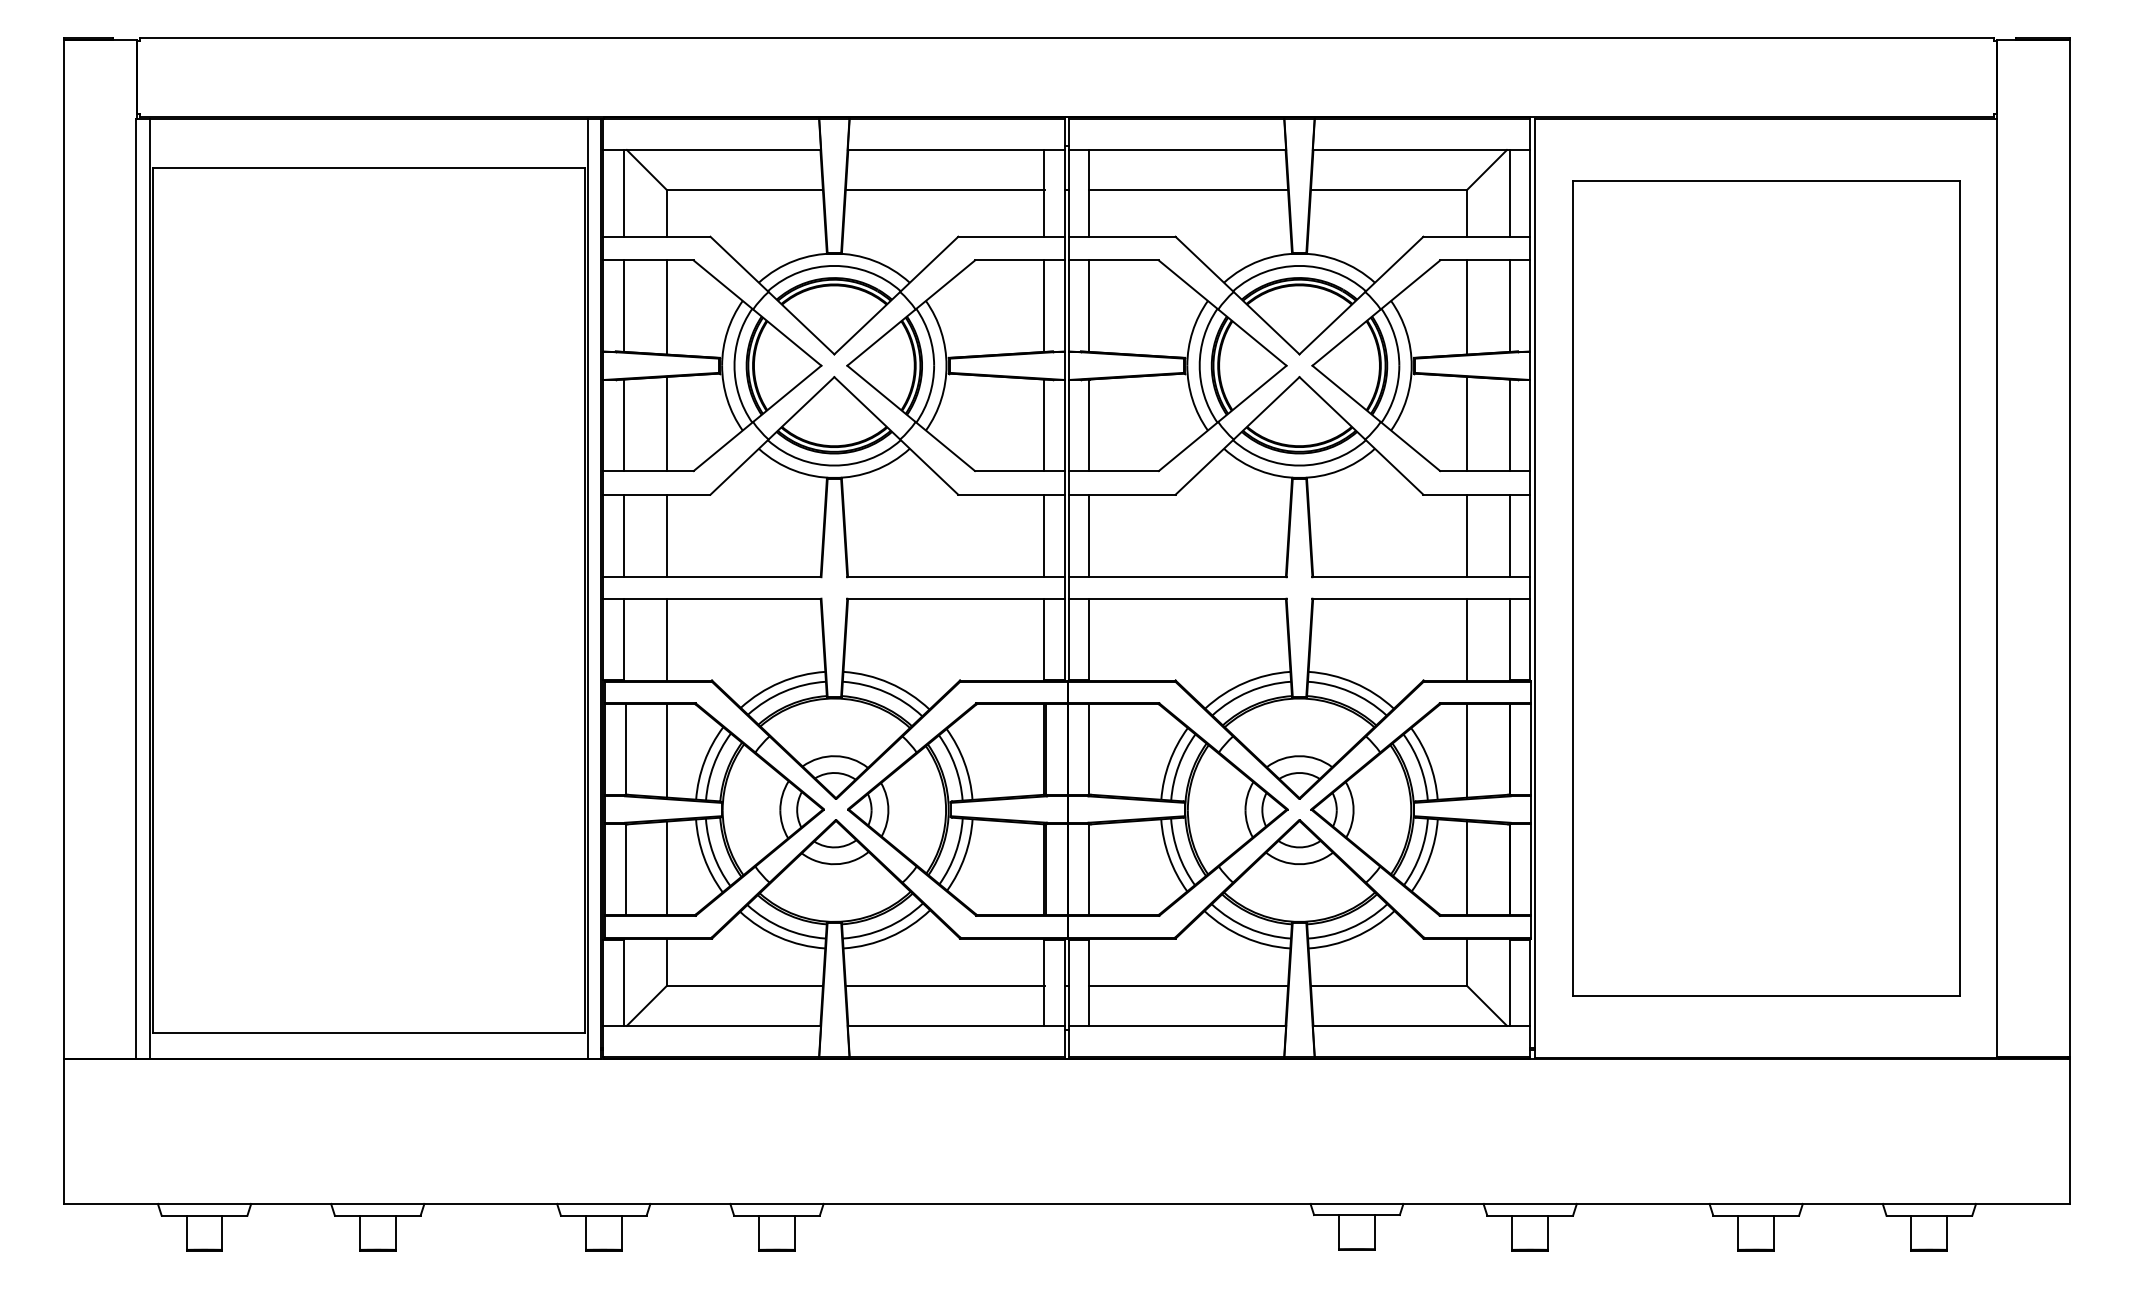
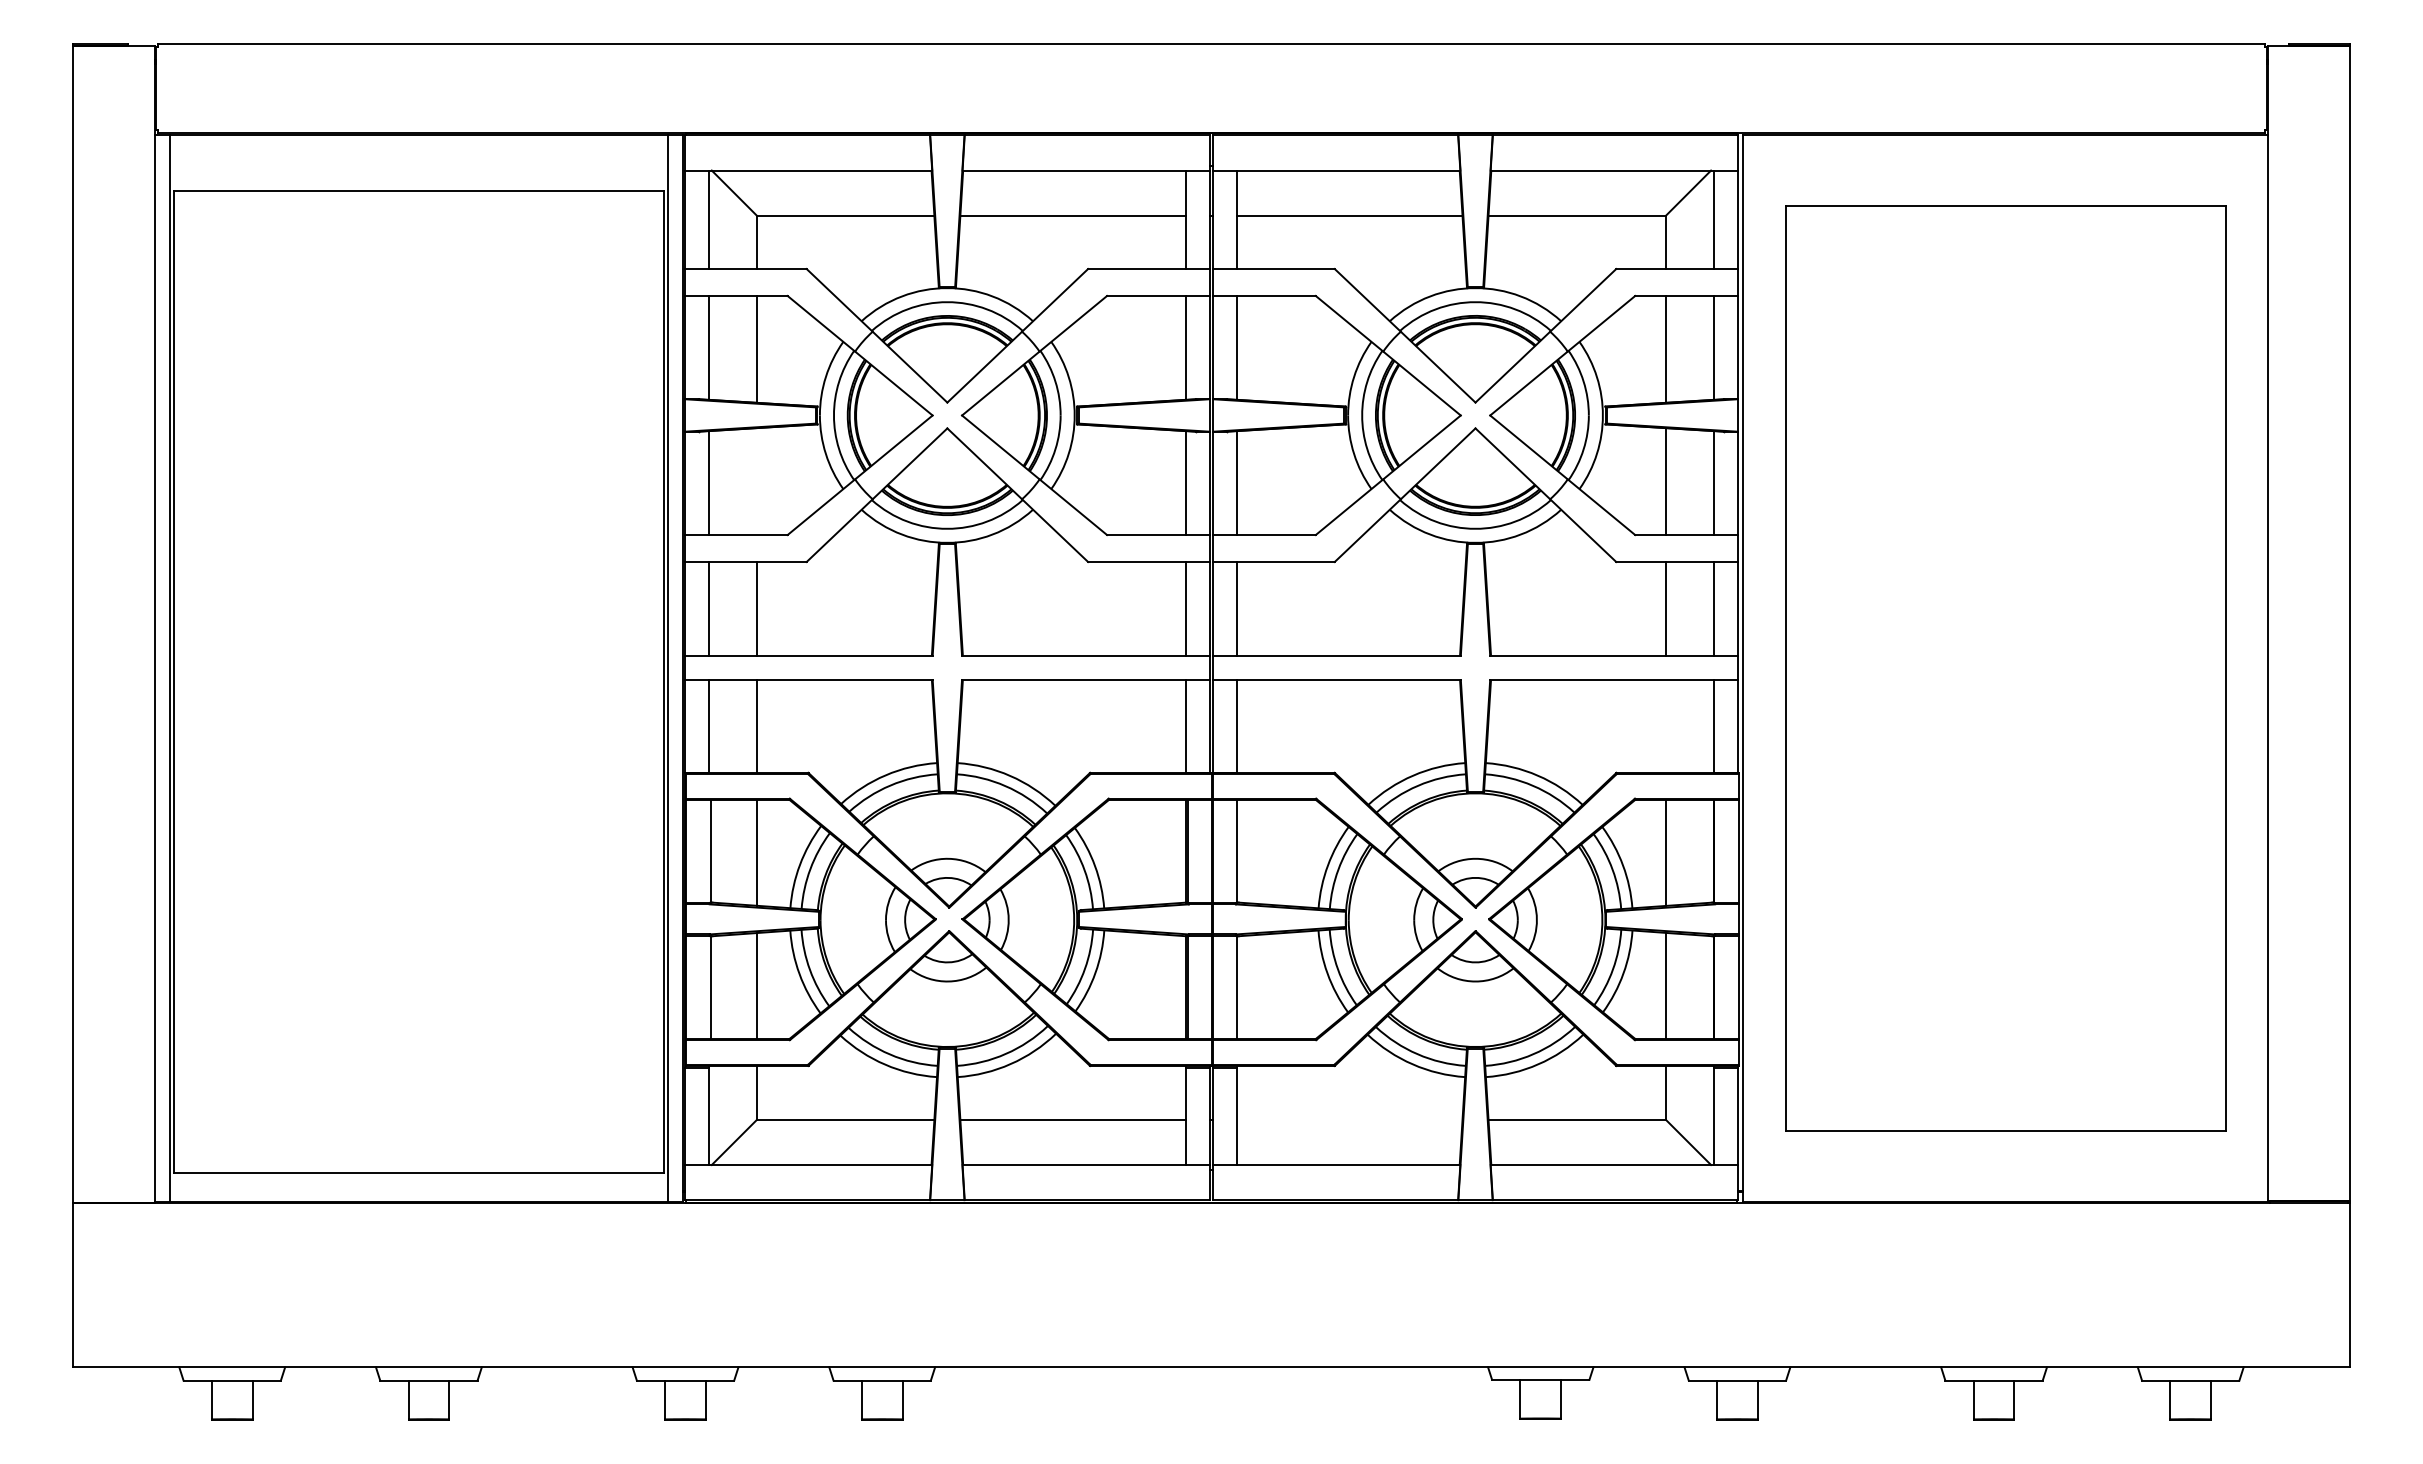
line: (666, 423) -> (756, 481), removed
line: (1467, 638) -> (1666, 725), removed
line: (1188, 985) -> (1349, 1119), removed

